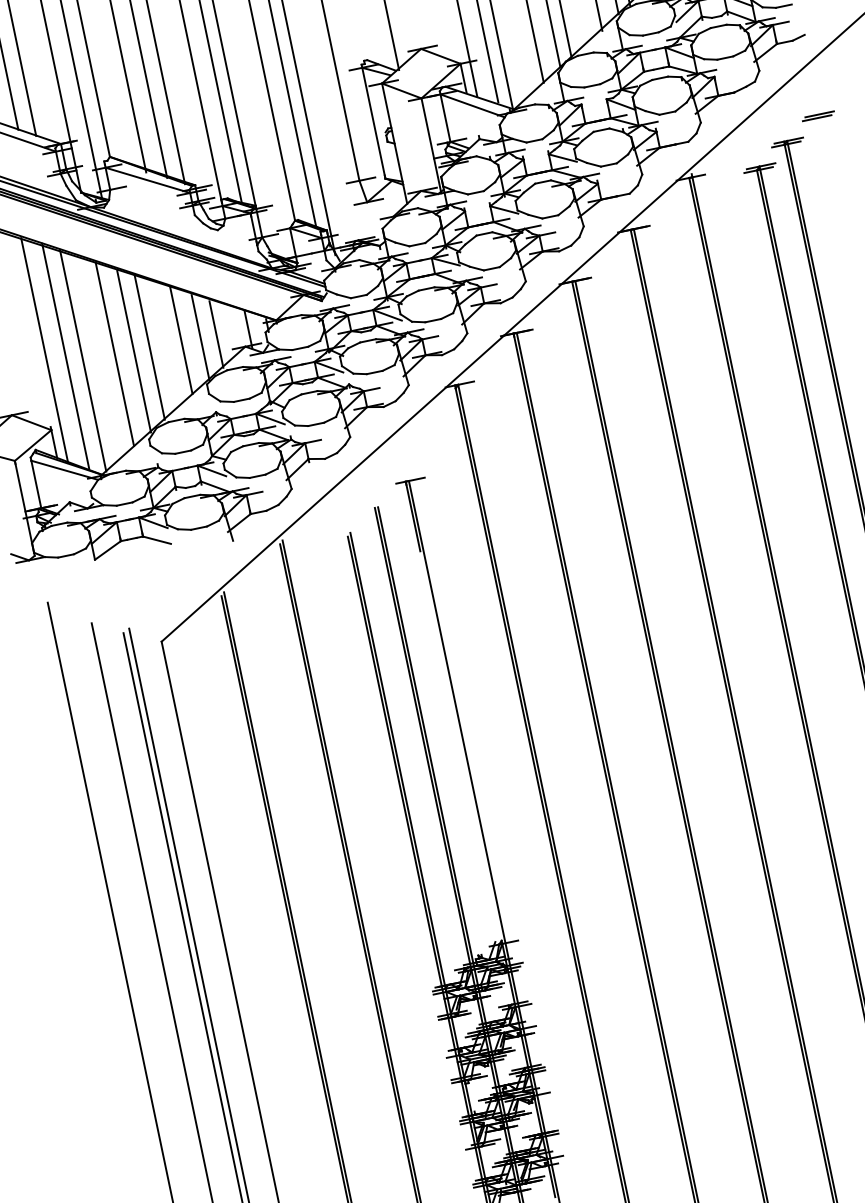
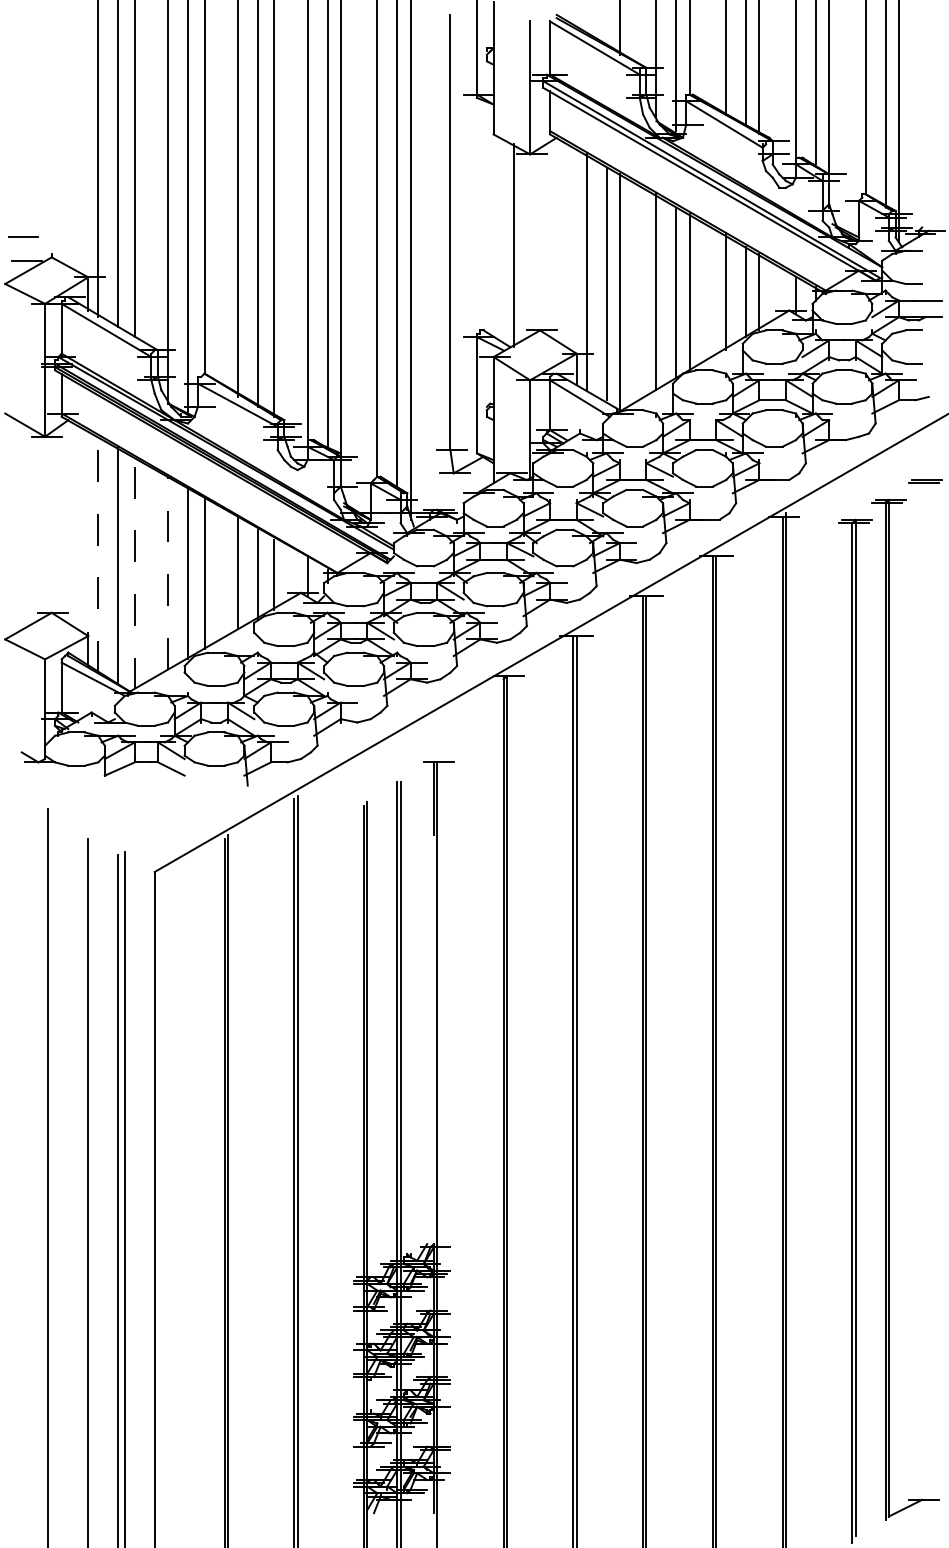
line: (44, 350) -> (98, 554), solid -> dashed
line: (115, 353) -> (168, 572), solid -> dashed
line: (82, 360) -> (134, 572), solid -> dashed

